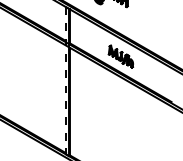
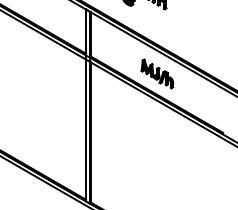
line: (65, 80) -> (85, 105), dashed -> solid

